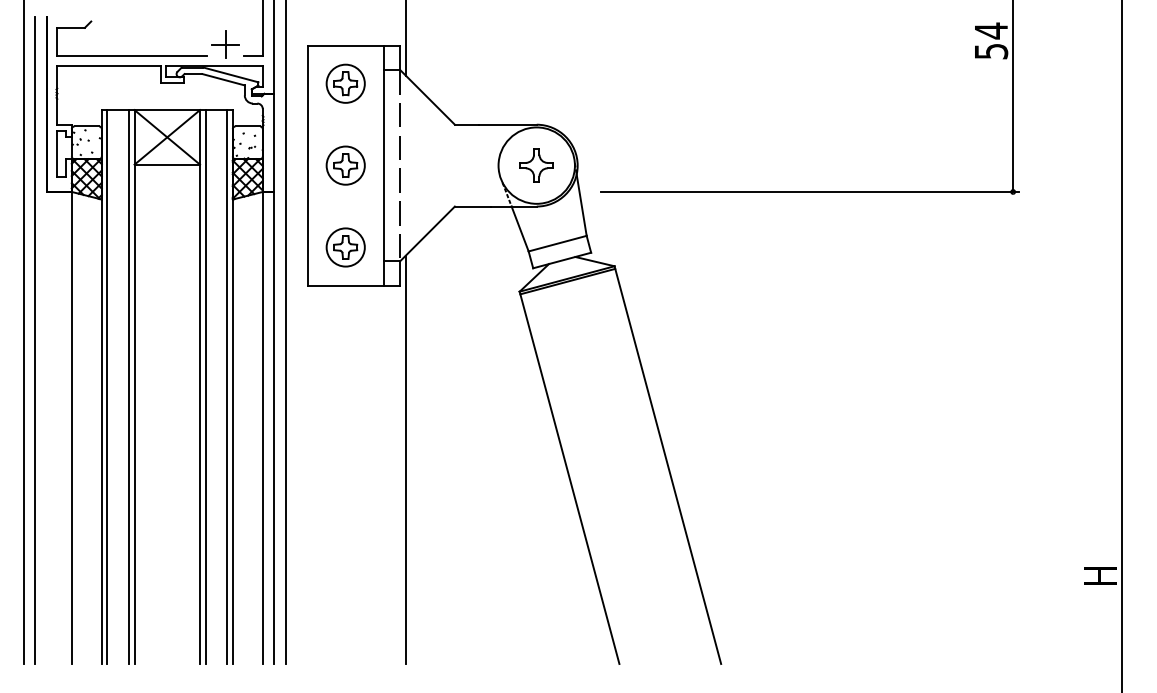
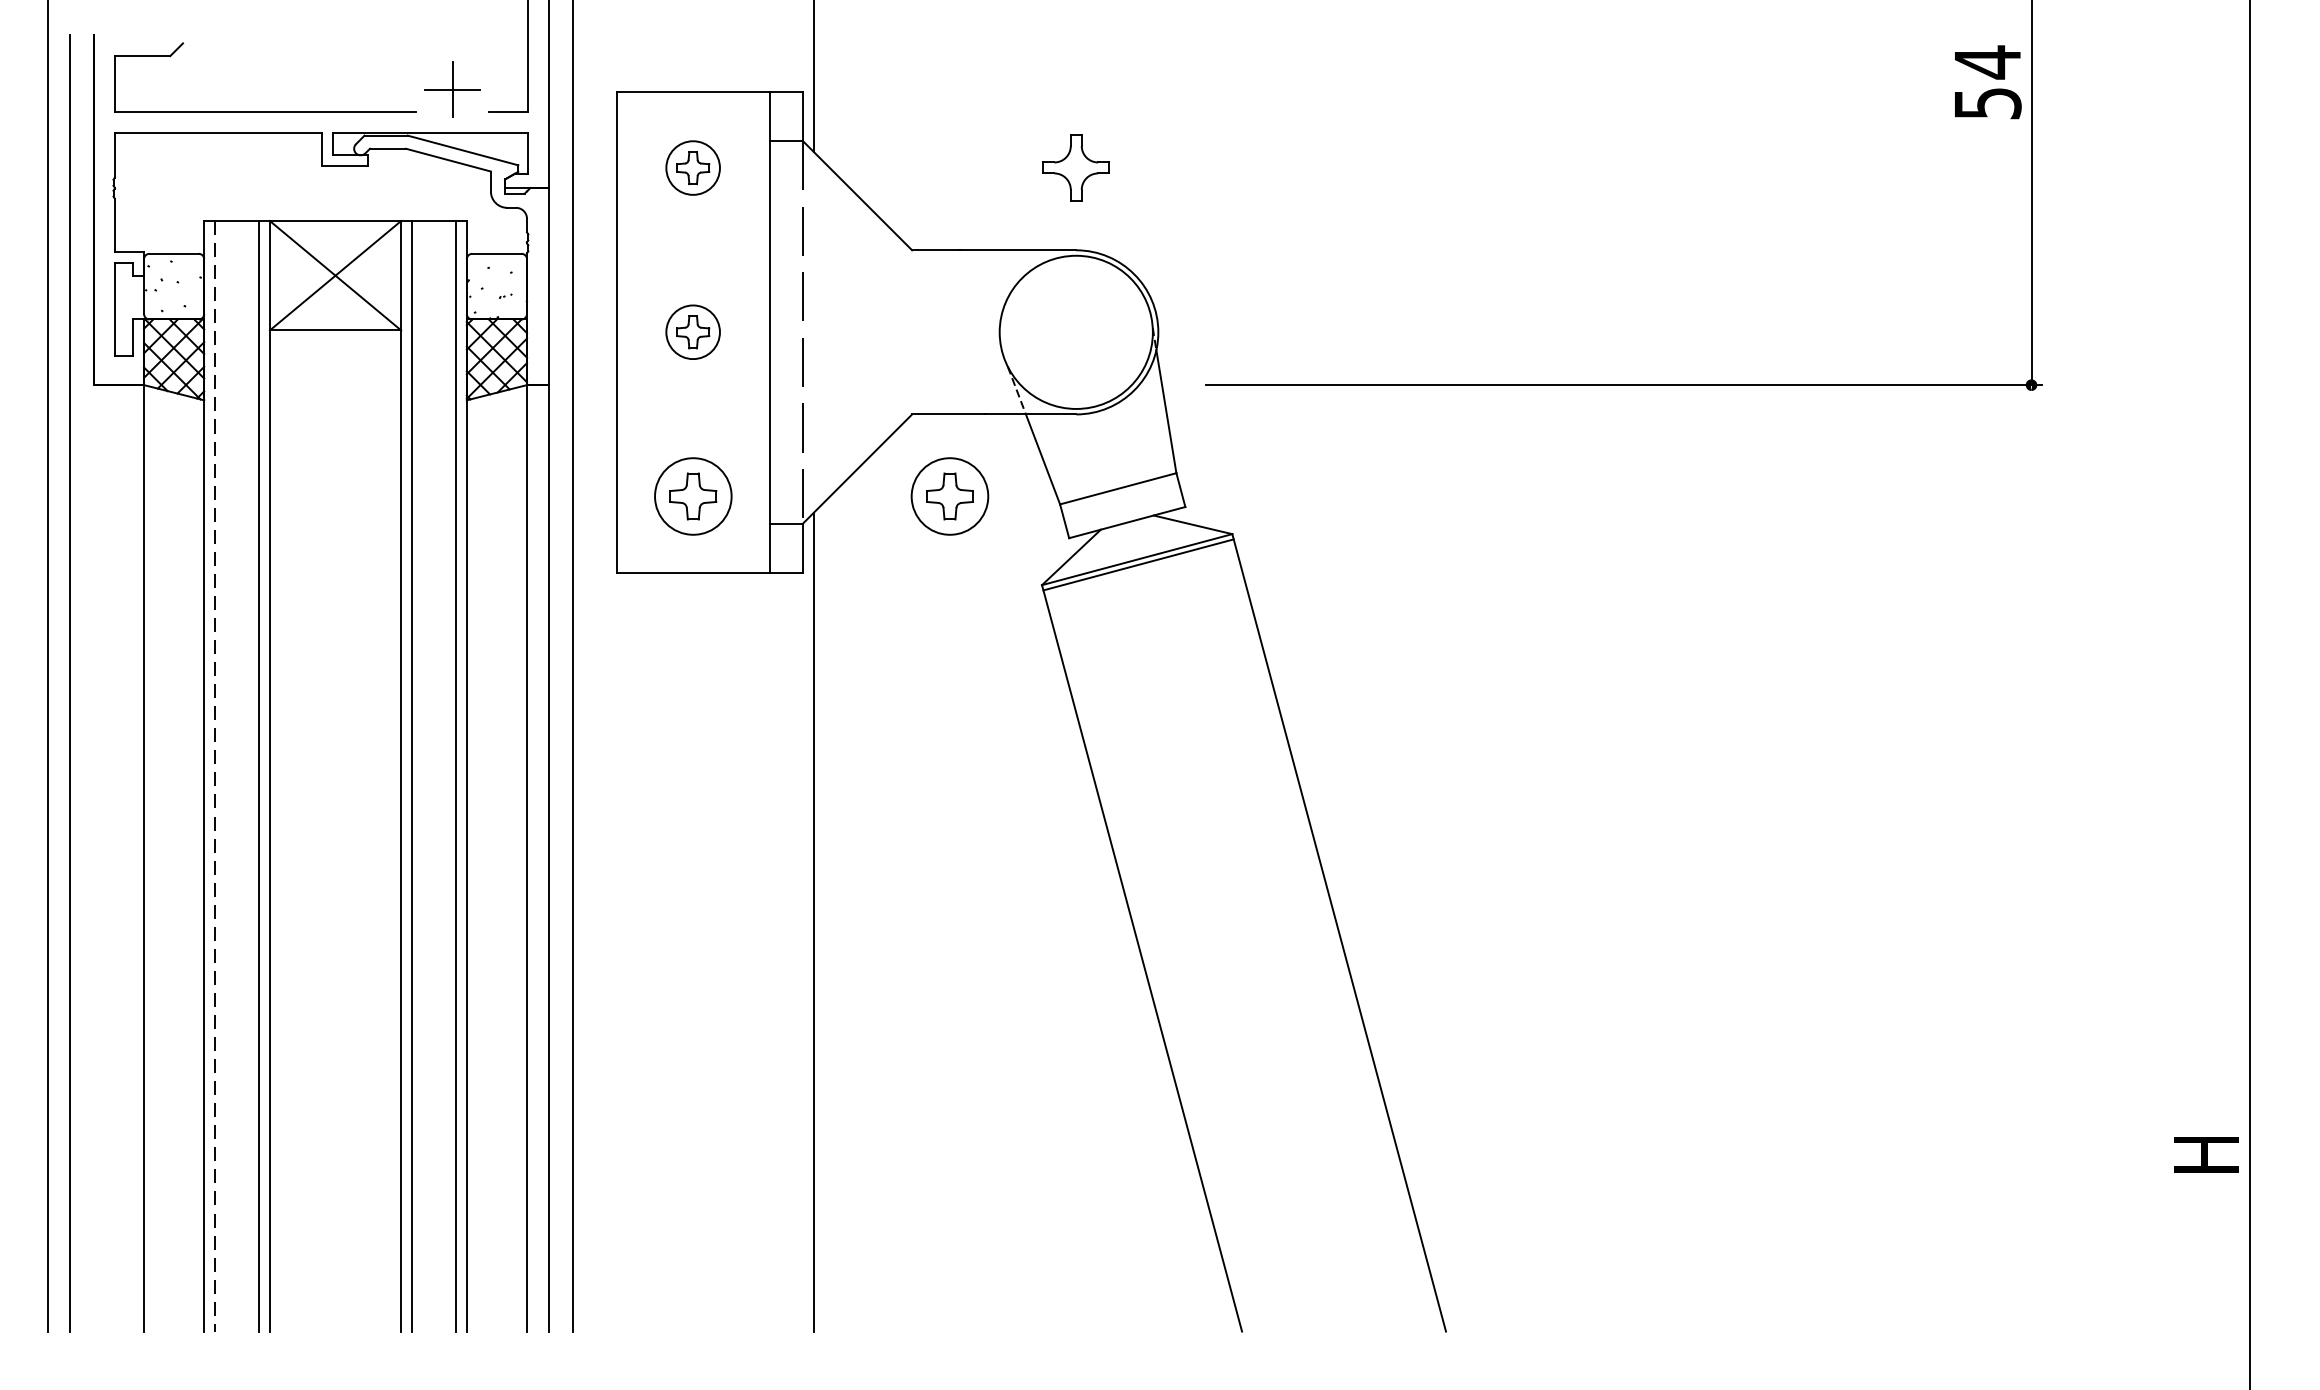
part: (345, 83) -> (692, 167), size x0.7
part: (345, 165) -> (692, 332), size x0.7
part: (536, 165) -> (1075, 167), moved
part: (473, 247) -> (949, 496), added
line: (107, 387) -> (215, 777), solid -> dashed

